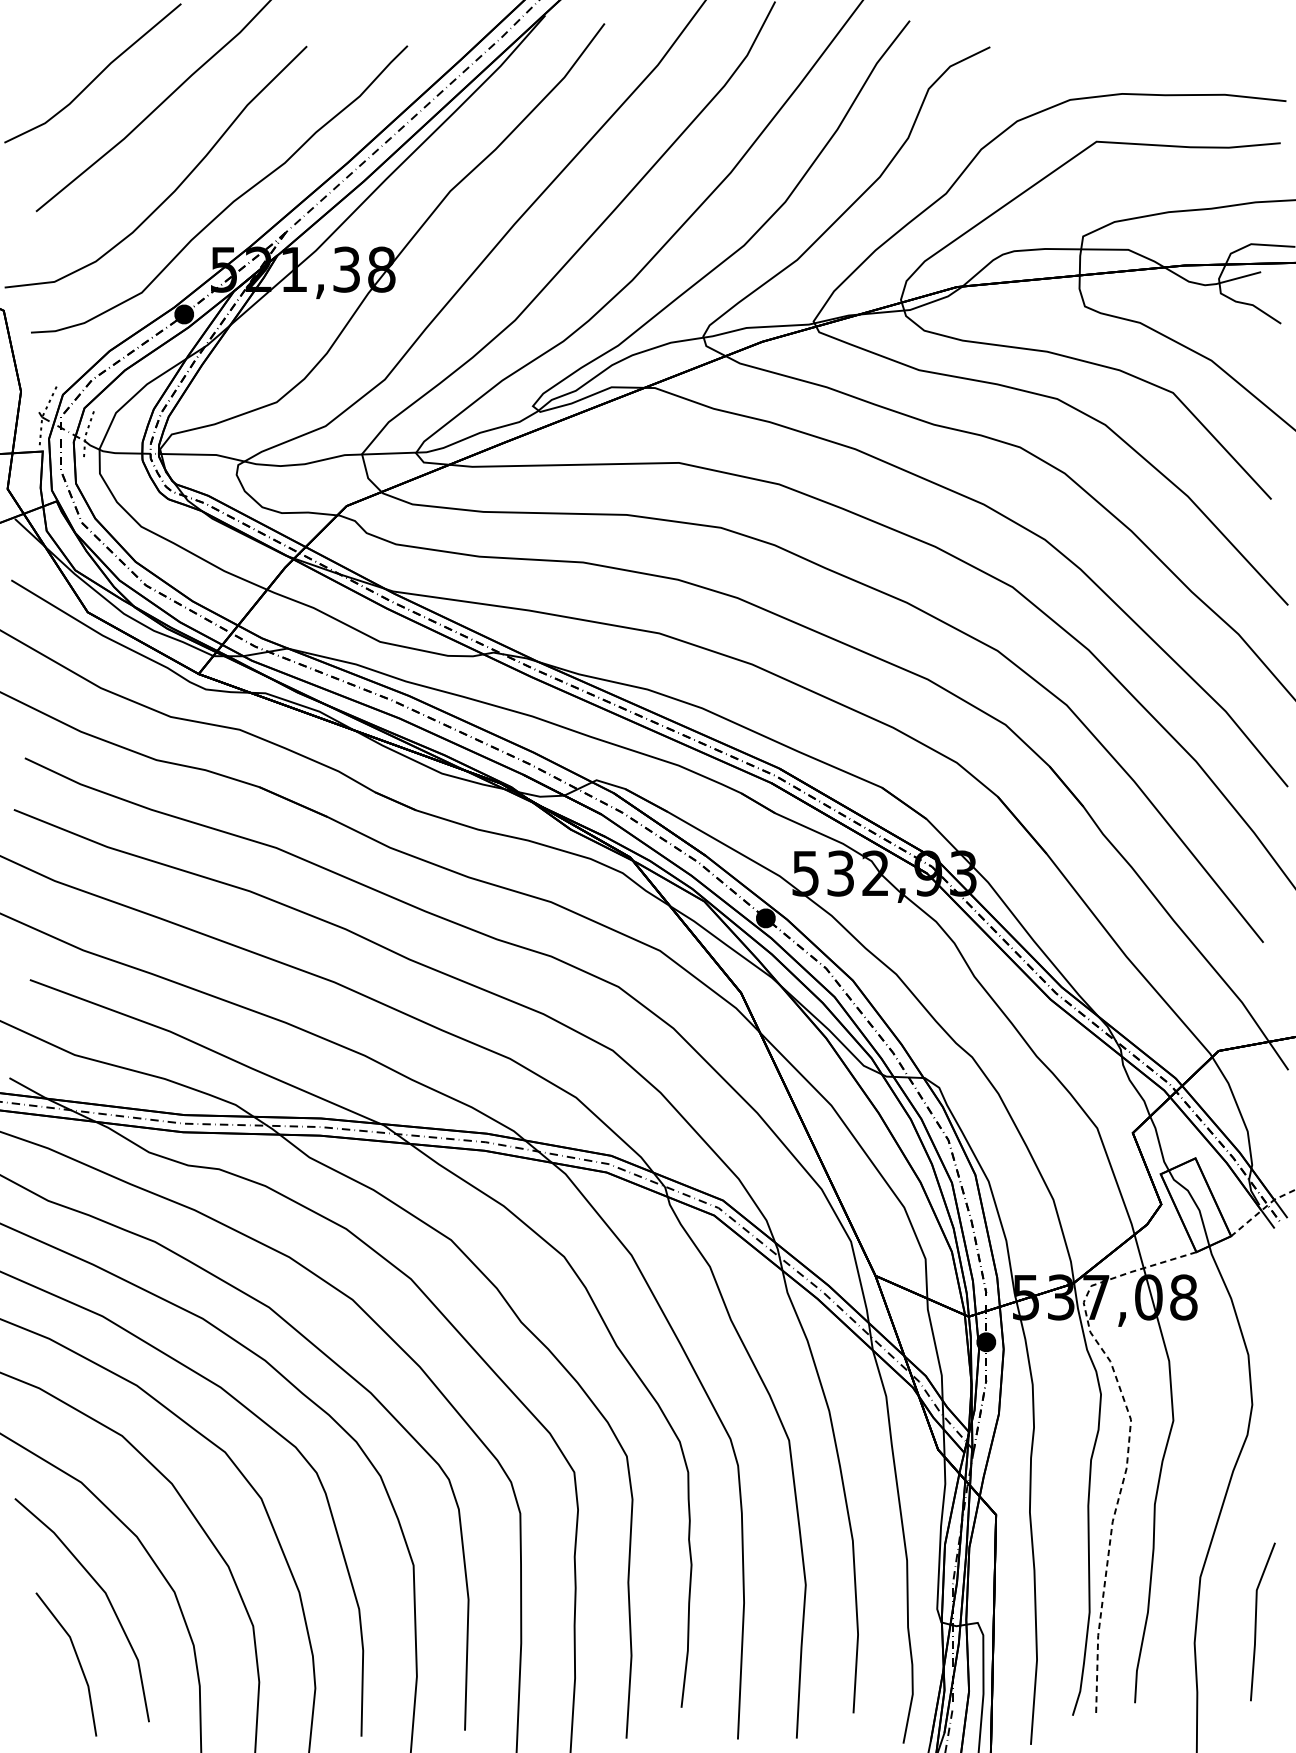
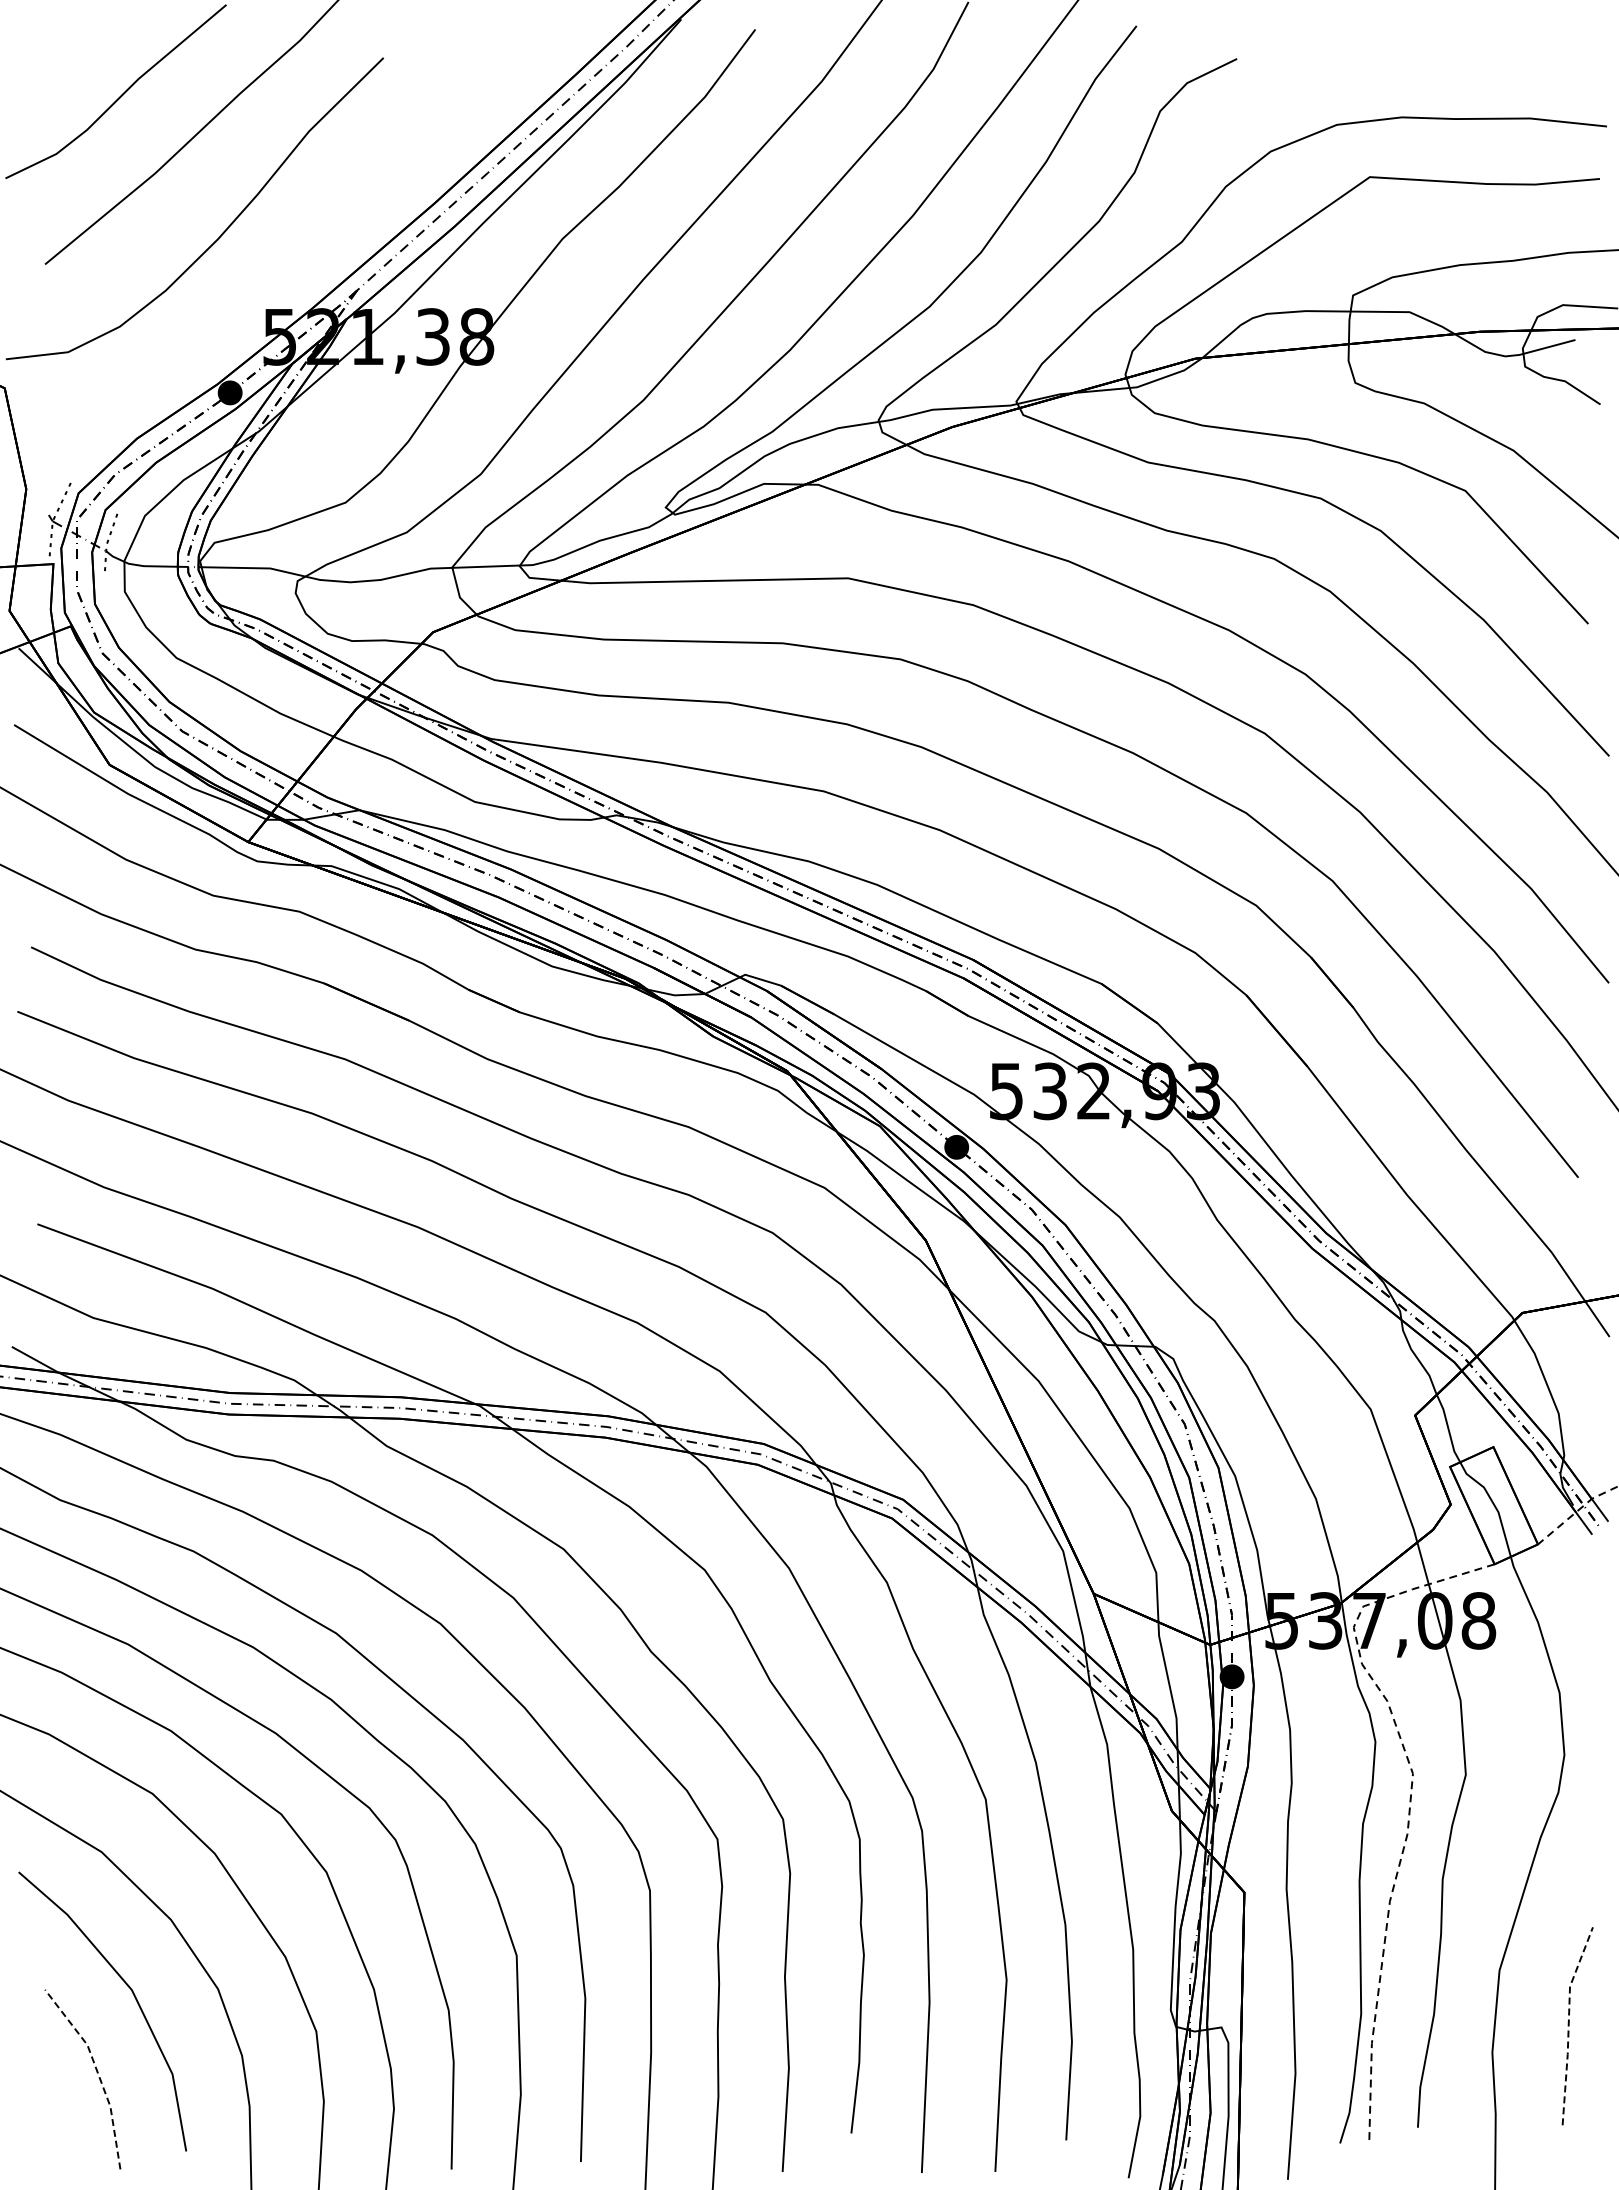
curve: (231, 202) -> (289, 252), removed
line: (1255, 1619) -> (1568, 2023), solid -> dashed
line: (78, 1659) -> (97, 2073), solid -> dashed

